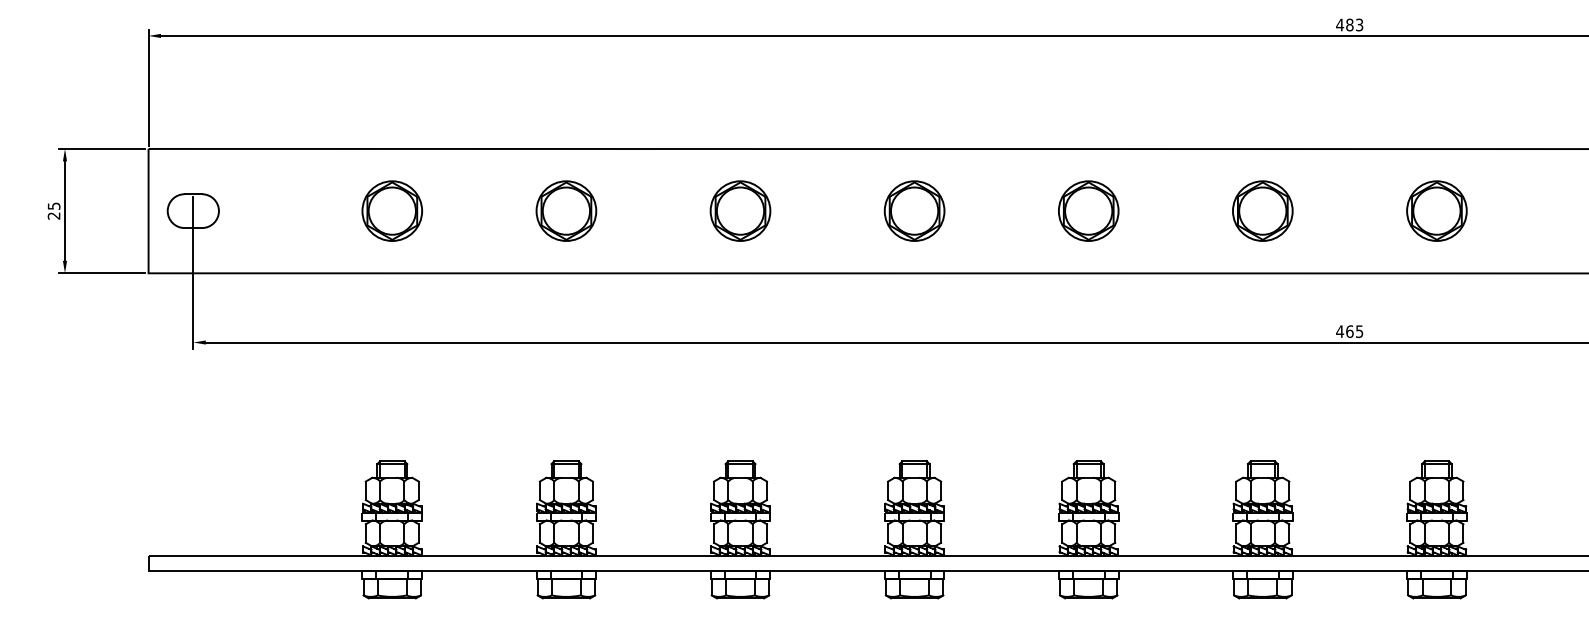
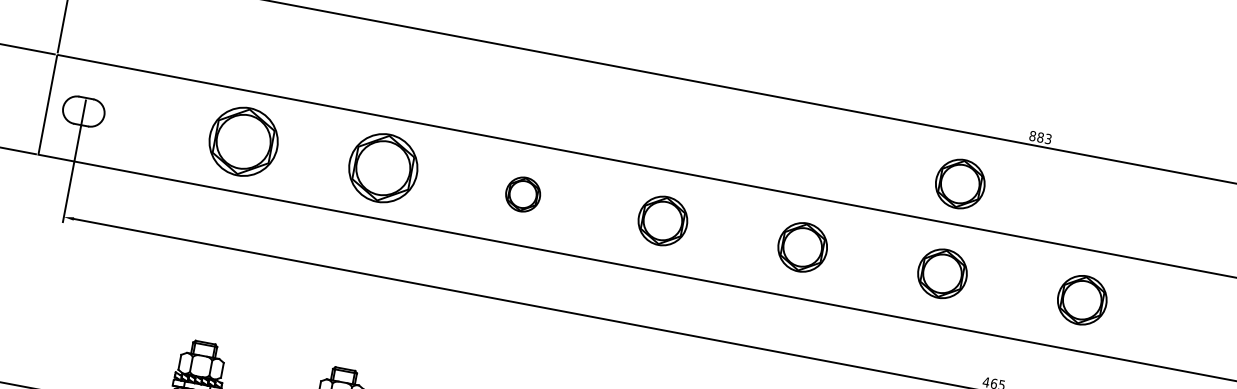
text: (1340, 24) -> (1033, 135), 483 -> 883
part: (1263, 98) -> (960, 183), added
part: (391, 210) -> (243, 141), size x1.4
part: (566, 210) -> (383, 167), size x1.4
part: (740, 210) -> (523, 194), size x0.7

